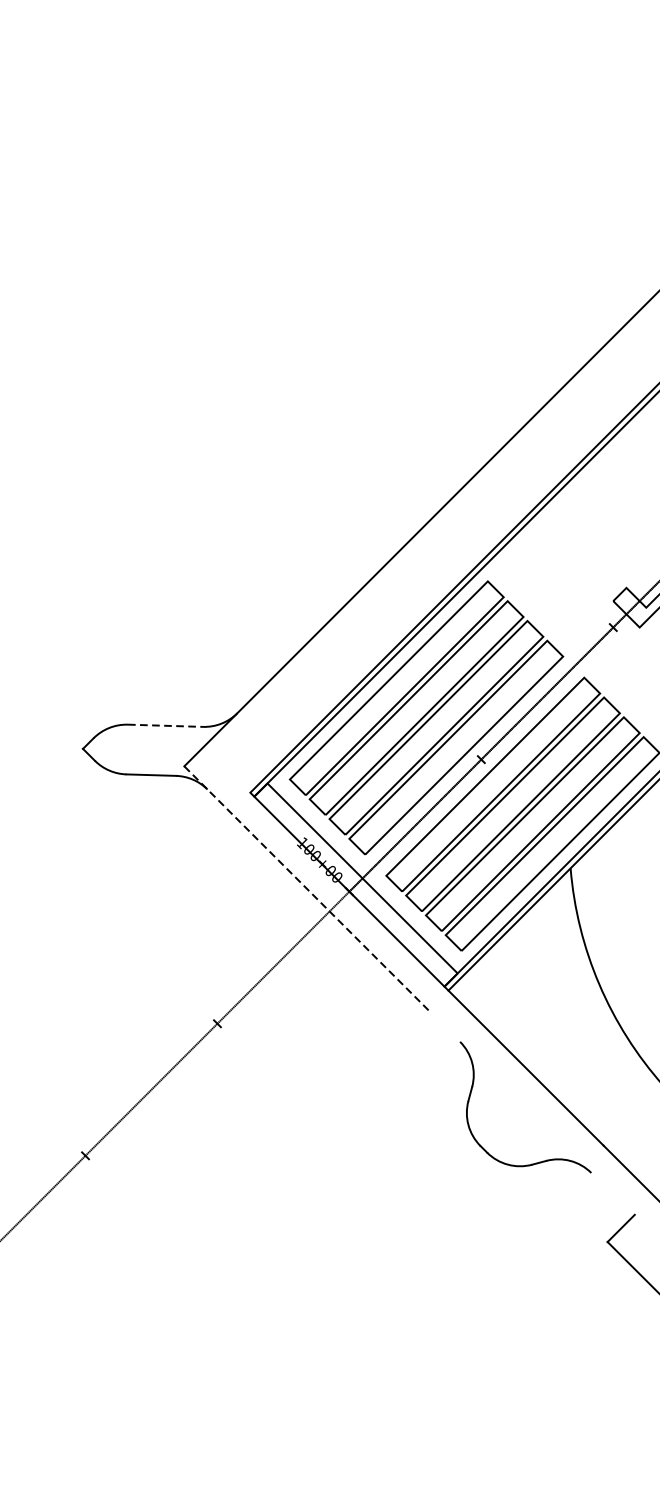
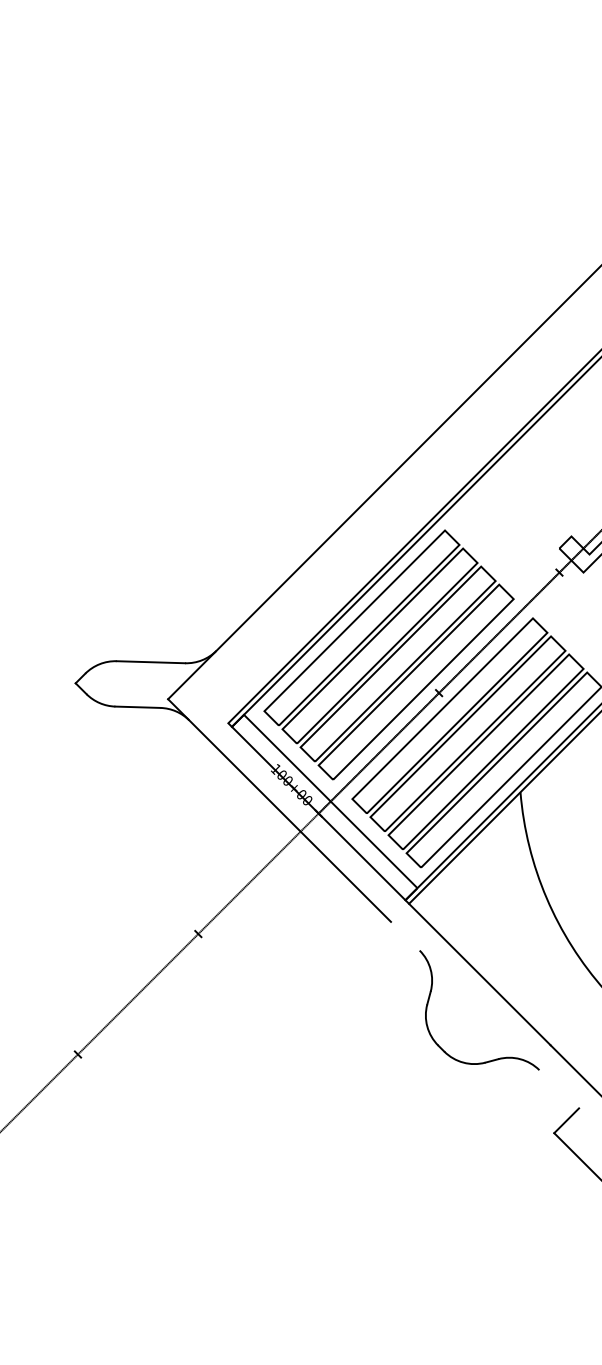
line: (166, 726) -> (151, 662), dashed -> solid
line: (306, 888) -> (279, 810), dashed -> solid

